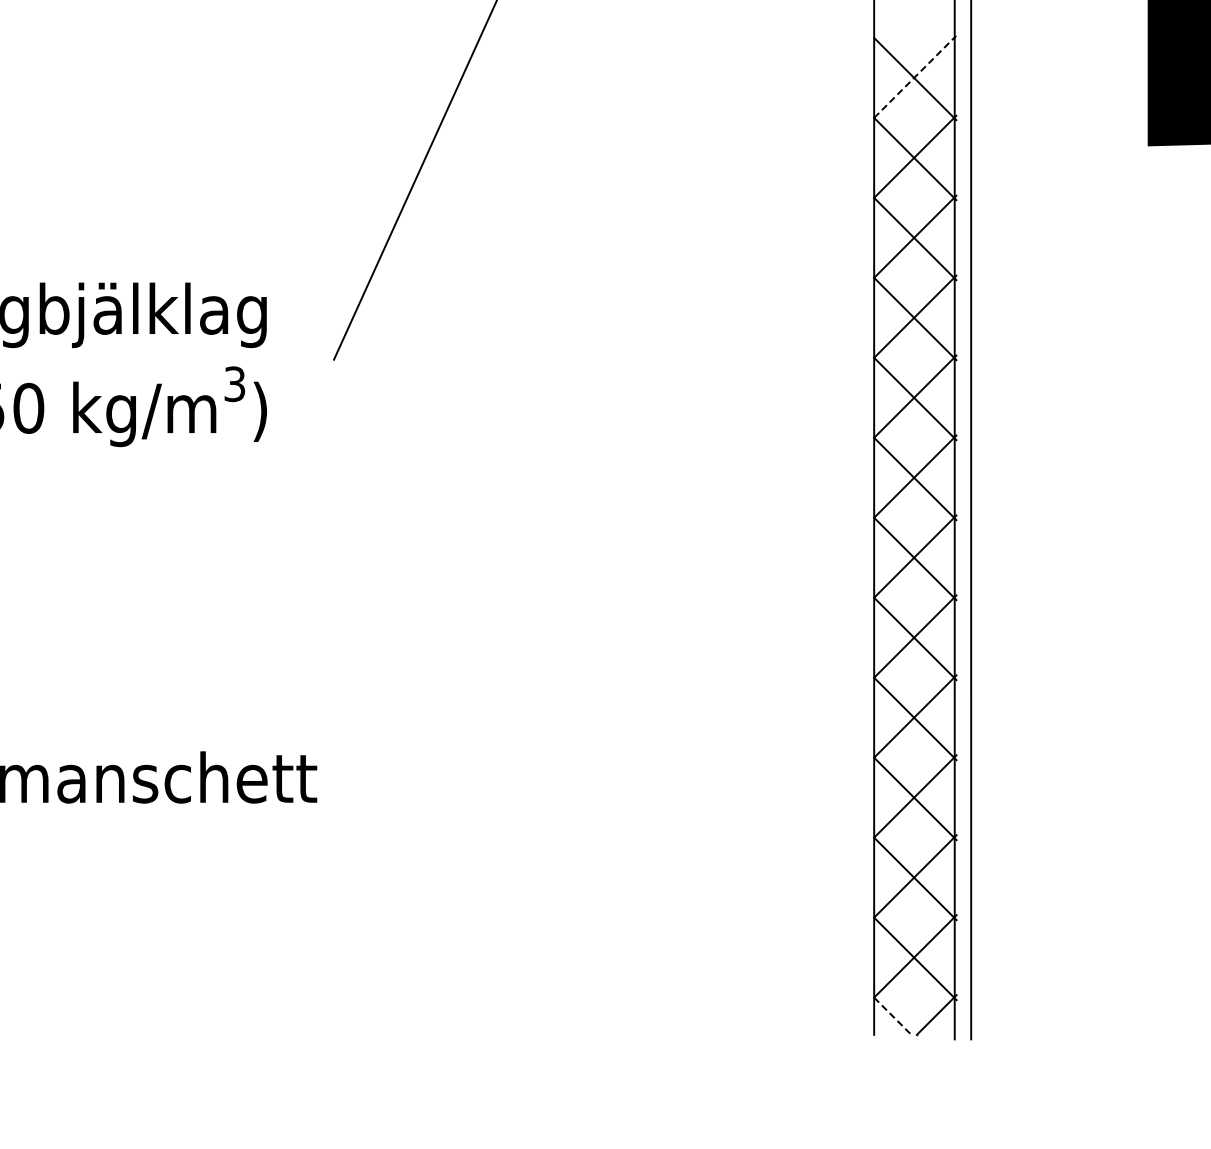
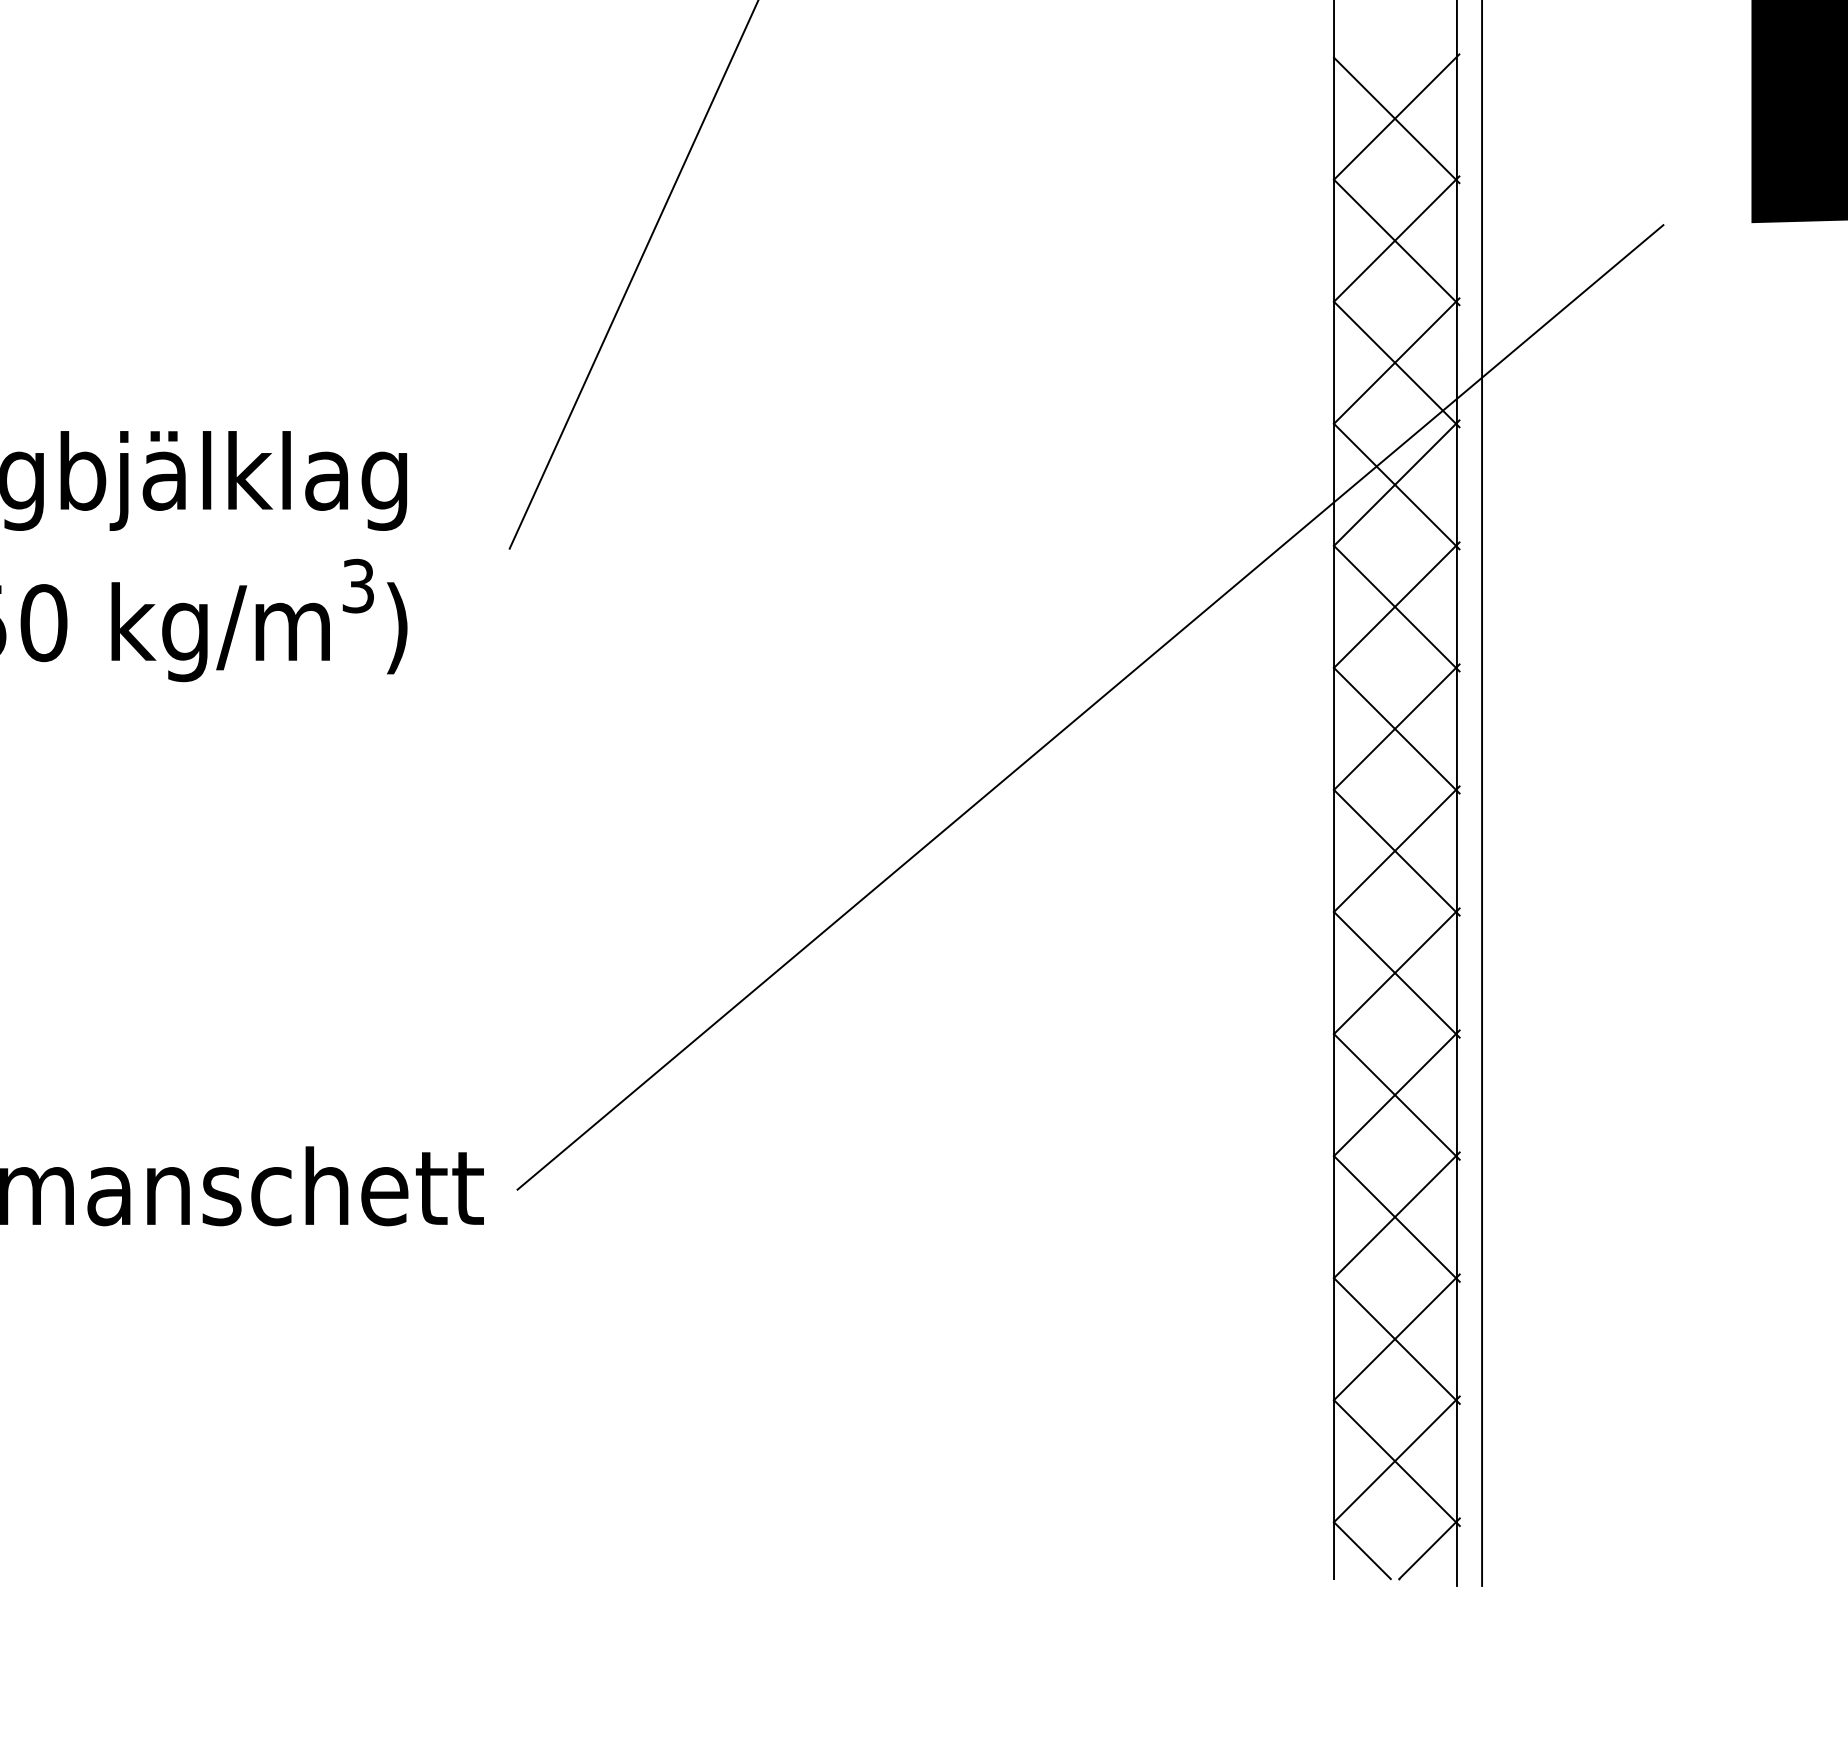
line: (915, 76) -> (1397, 116), dashed -> solid
line: (714, 463) -> (1090, 707), added
line: (893, 1016) -> (1363, 1551), dashed -> solid

